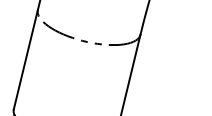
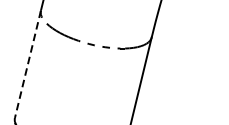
line: (25, 60) -> (27, 65), solid -> dashed

